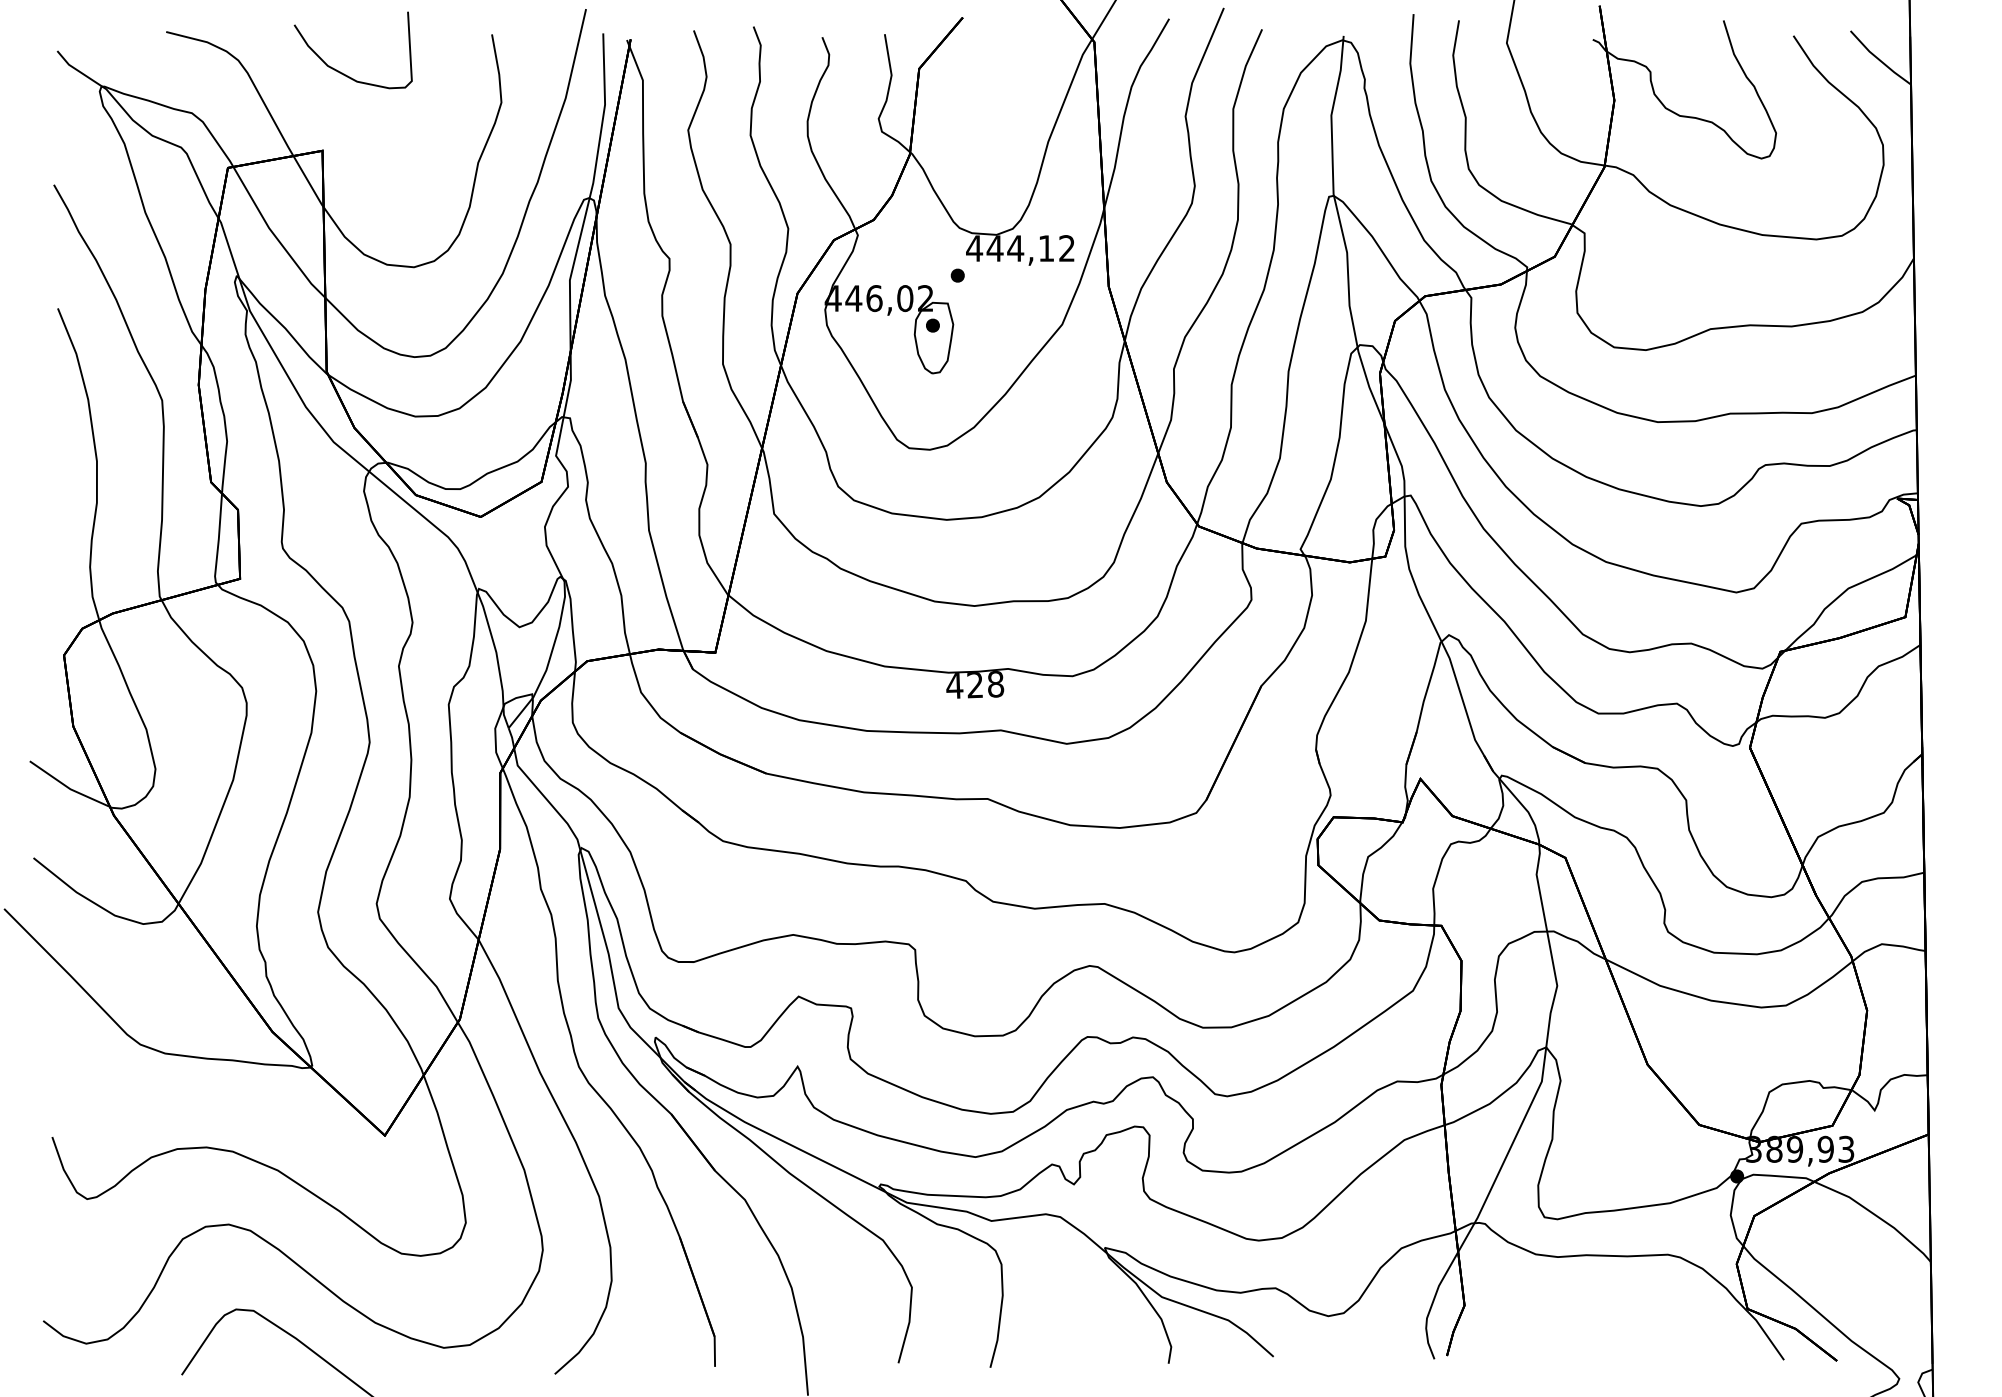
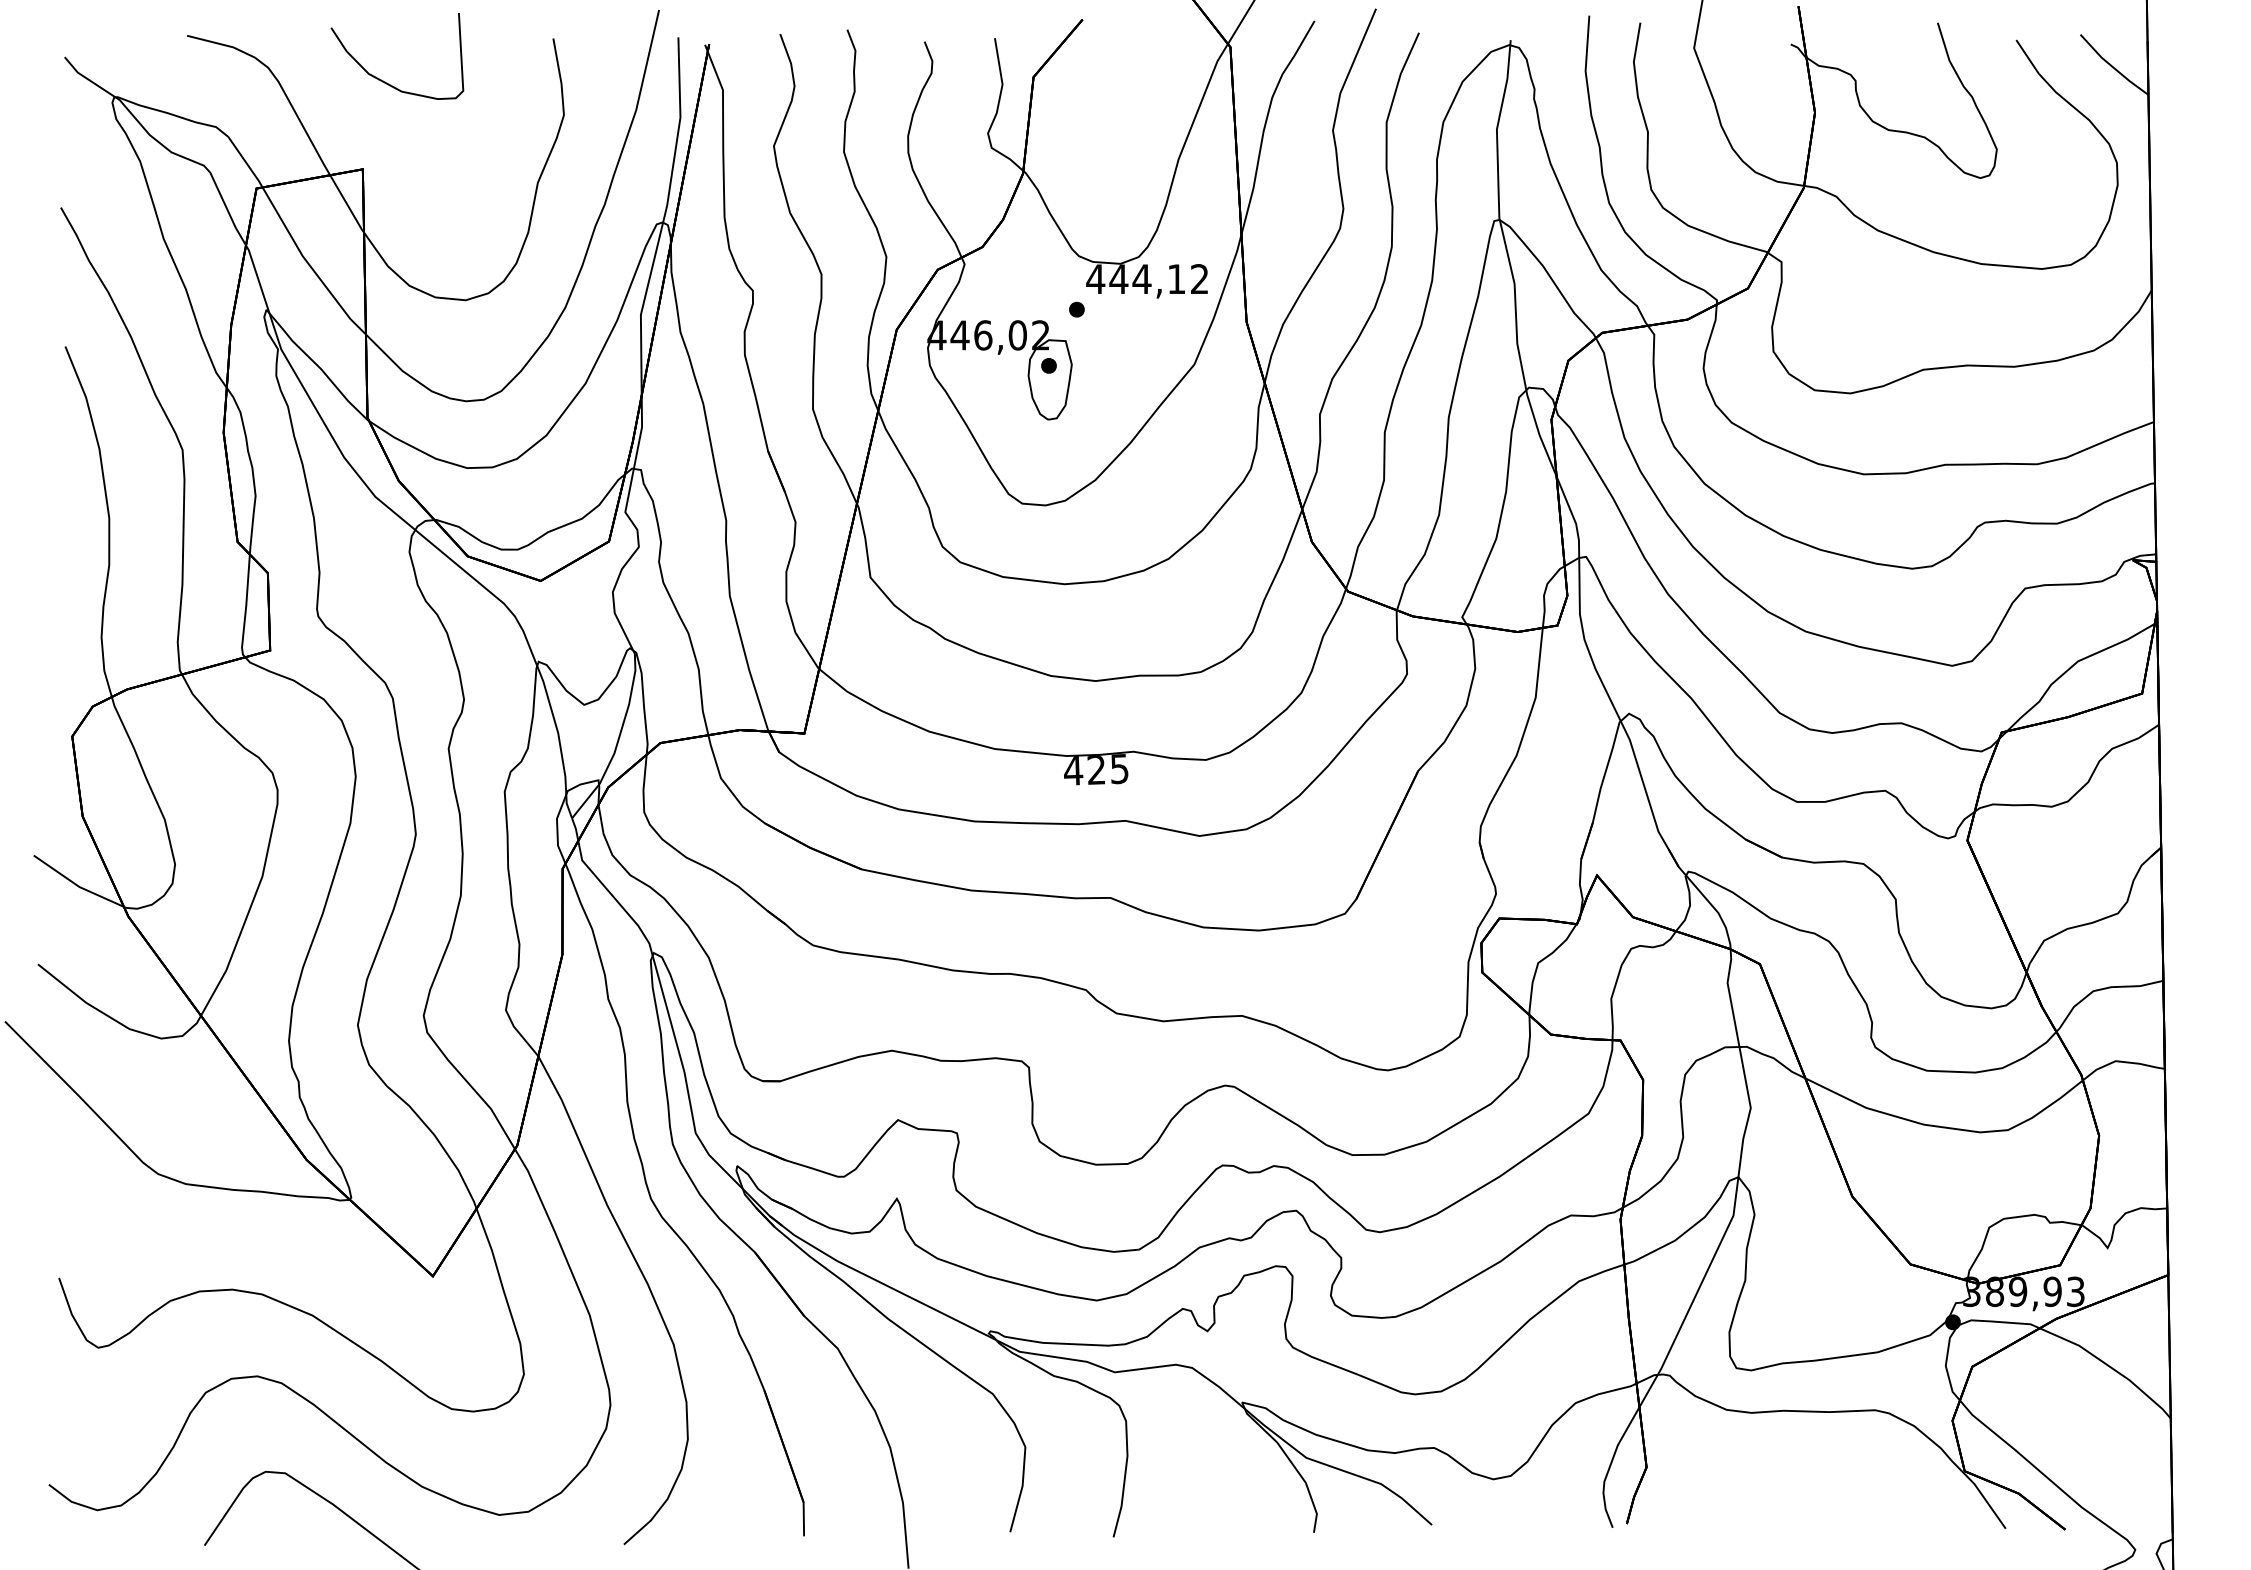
text: (995, 684) -> (1119, 769), 428 -> 425

